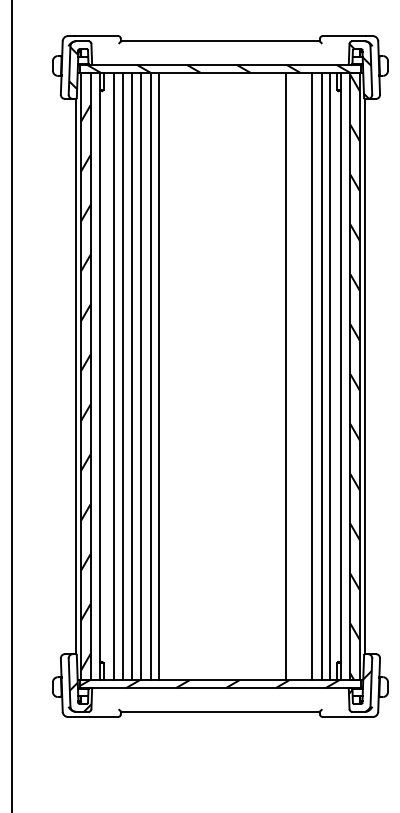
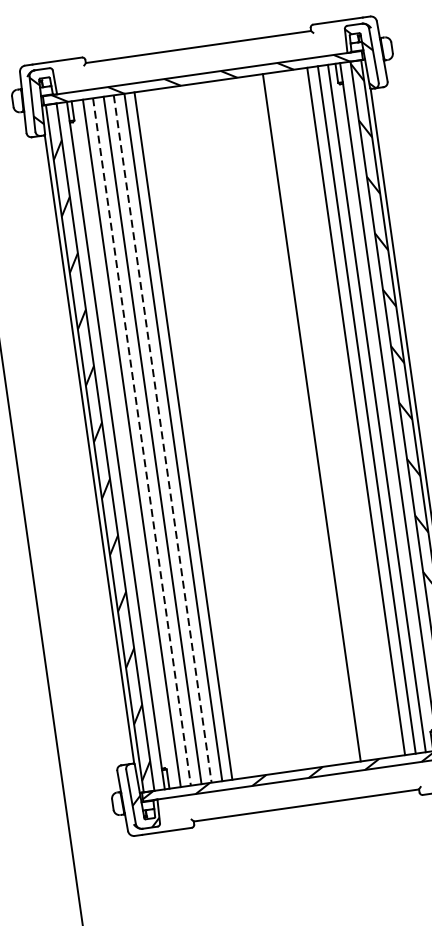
line: (122, 376) -> (141, 441), solid -> dashed
line: (141, 376) -> (163, 438), solid -> dashed
line: (285, 376) -> (311, 417), moved

